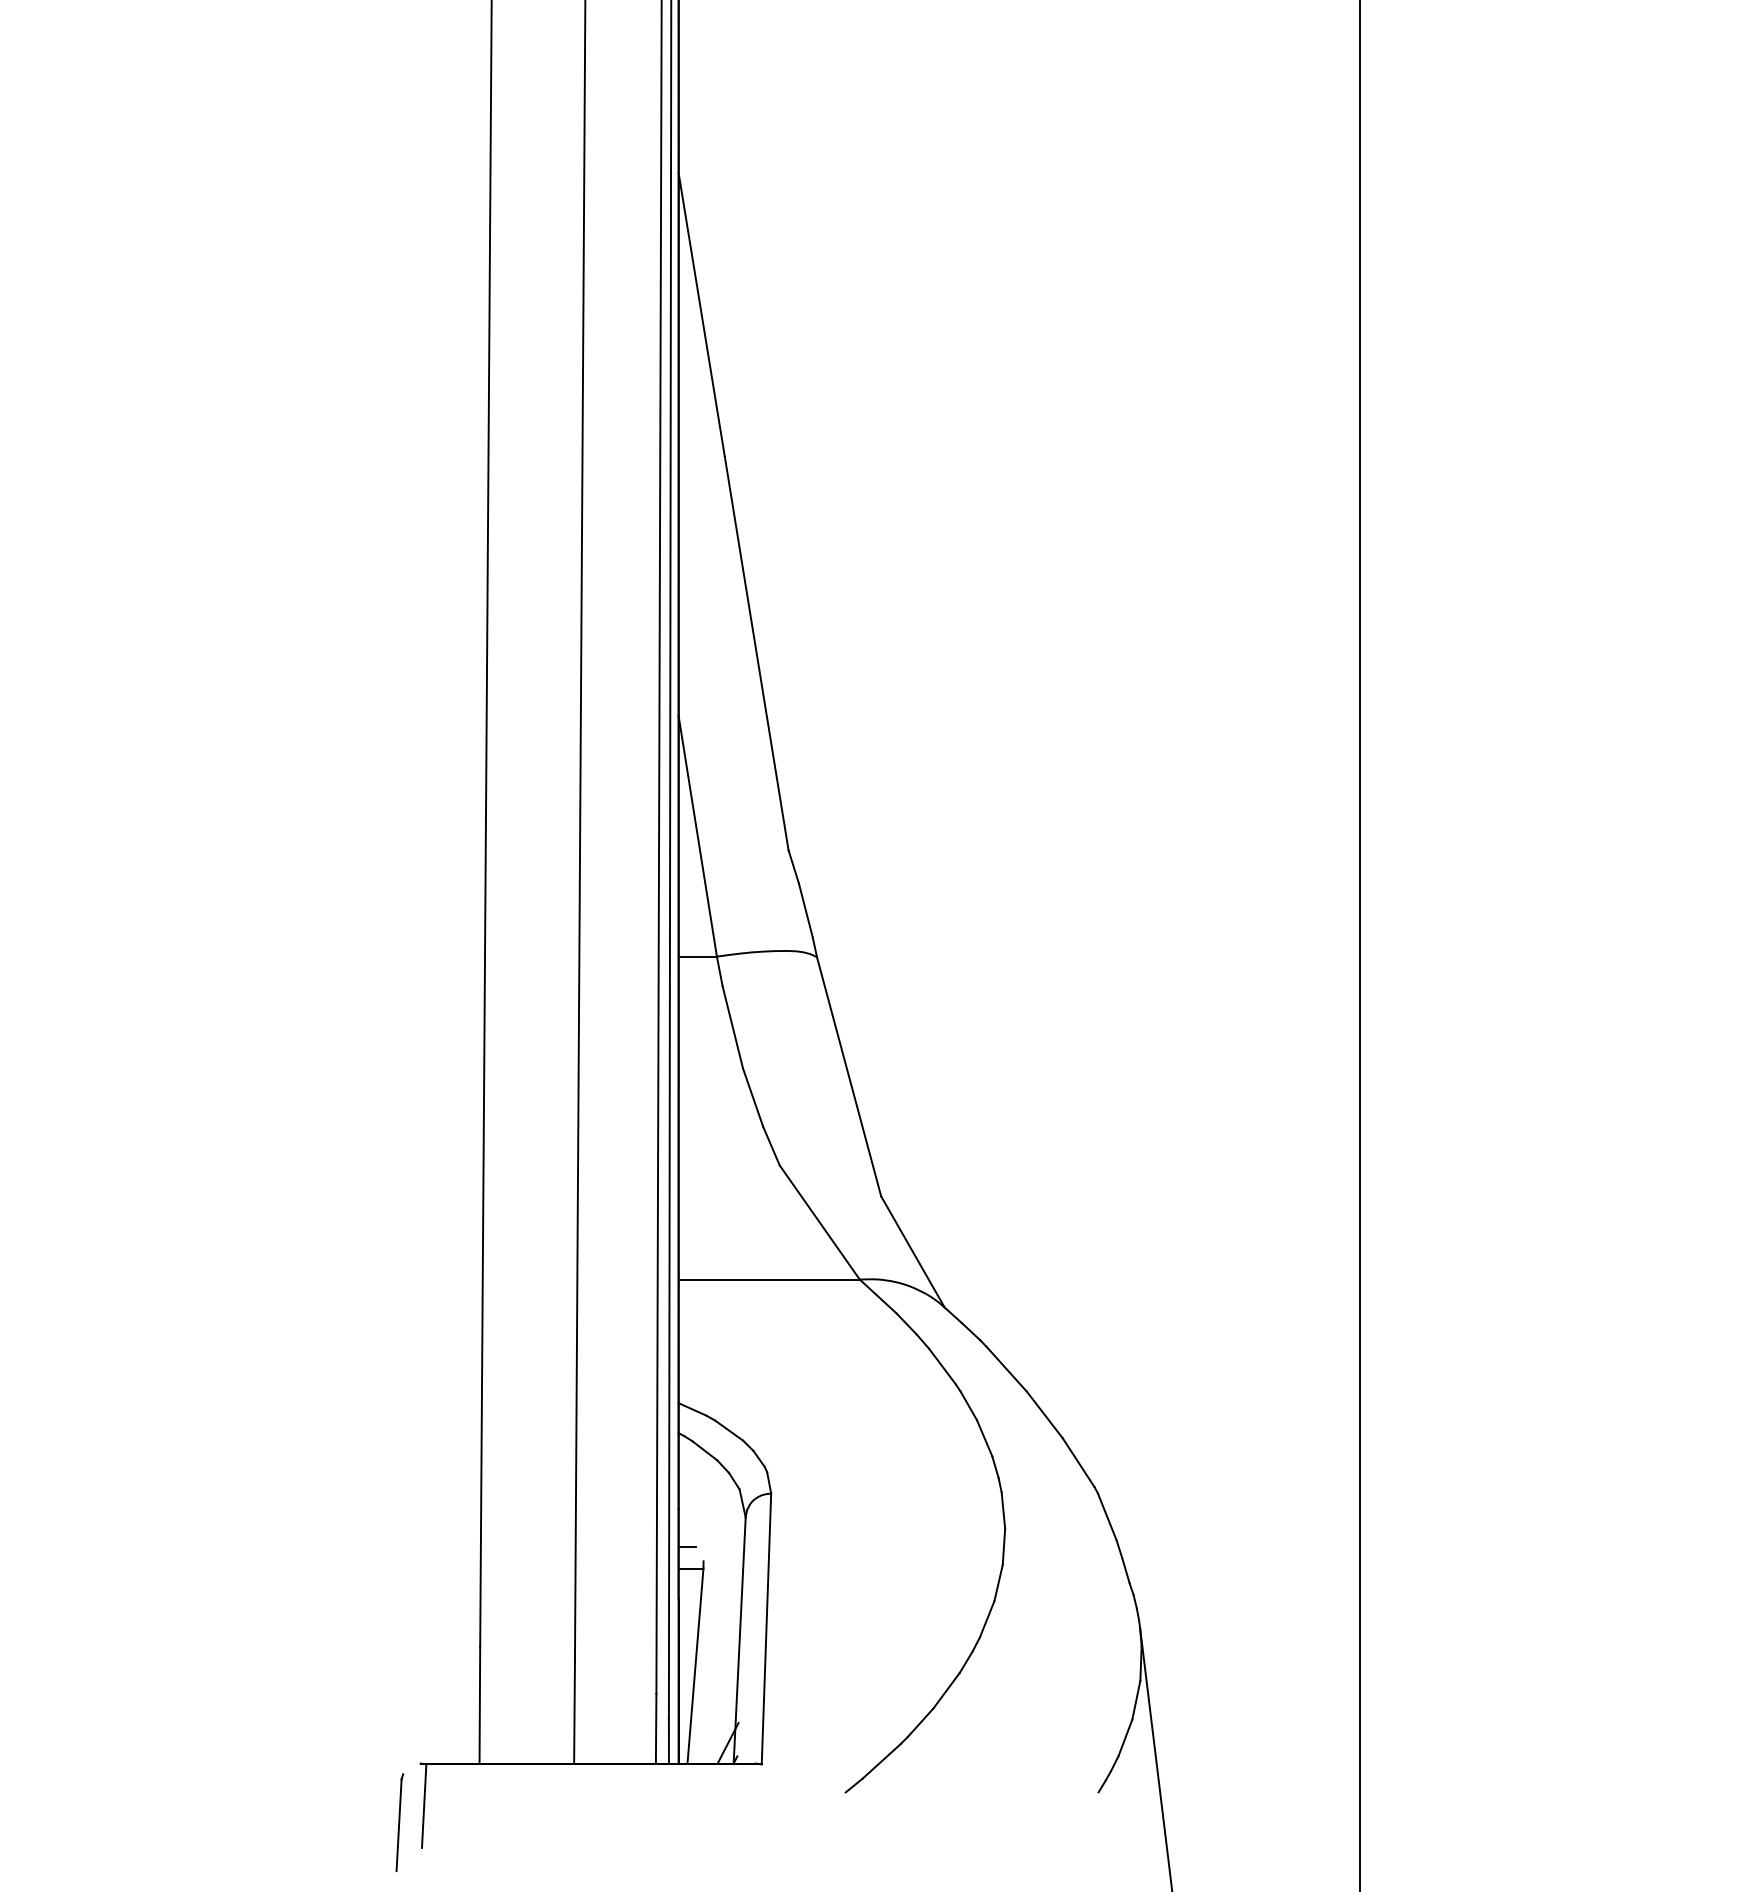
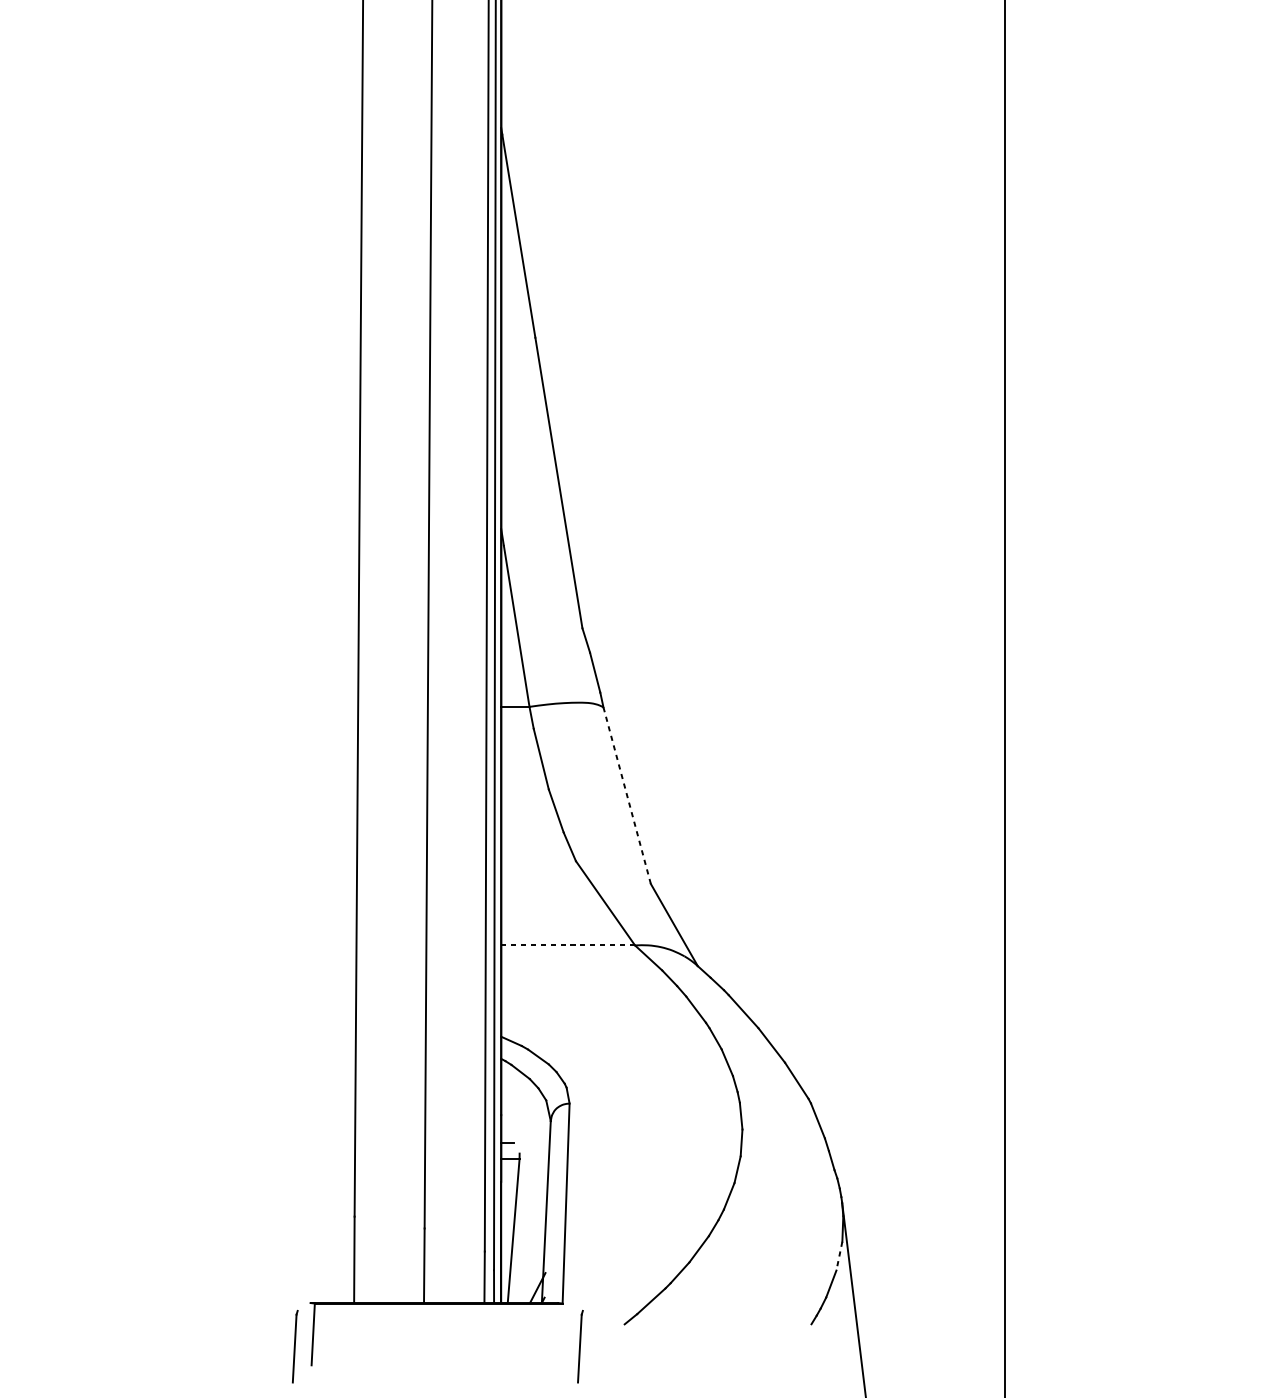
line: (849, 1076) -> (627, 795), solid -> dashed
line: (769, 1279) -> (568, 945), solid -> dashed
line: (1136, 1700) -> (839, 1256), solid -> dashed
line: (785, 1822) -> (580, 1346), added

